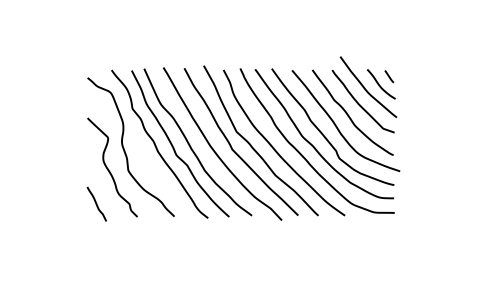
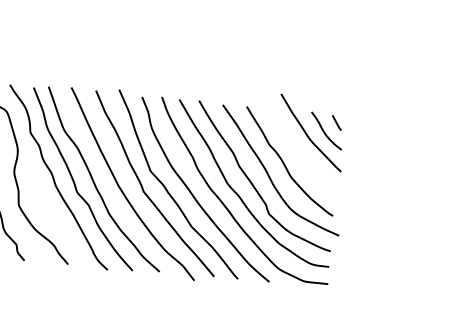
curve: (359, 103) -> (298, 151), removed

